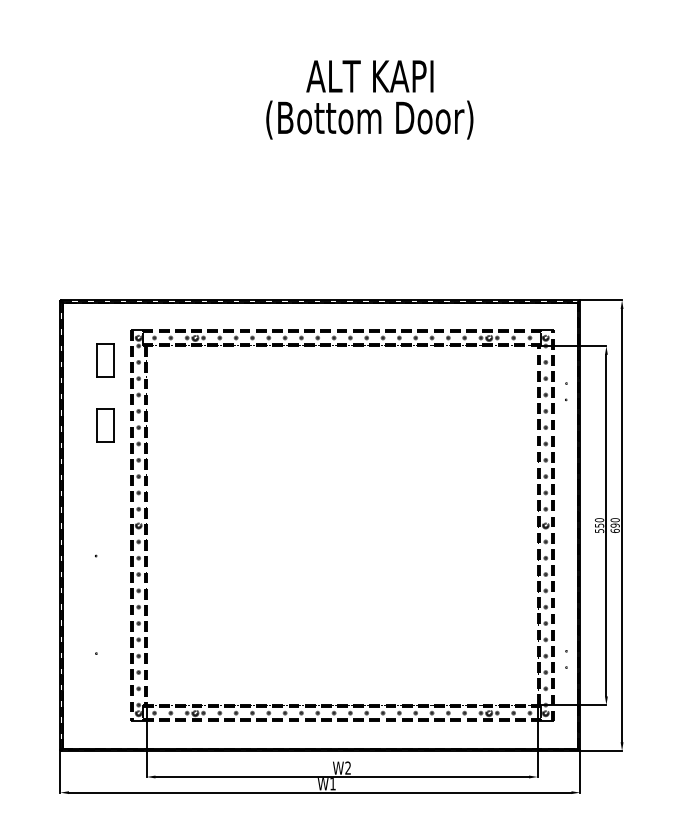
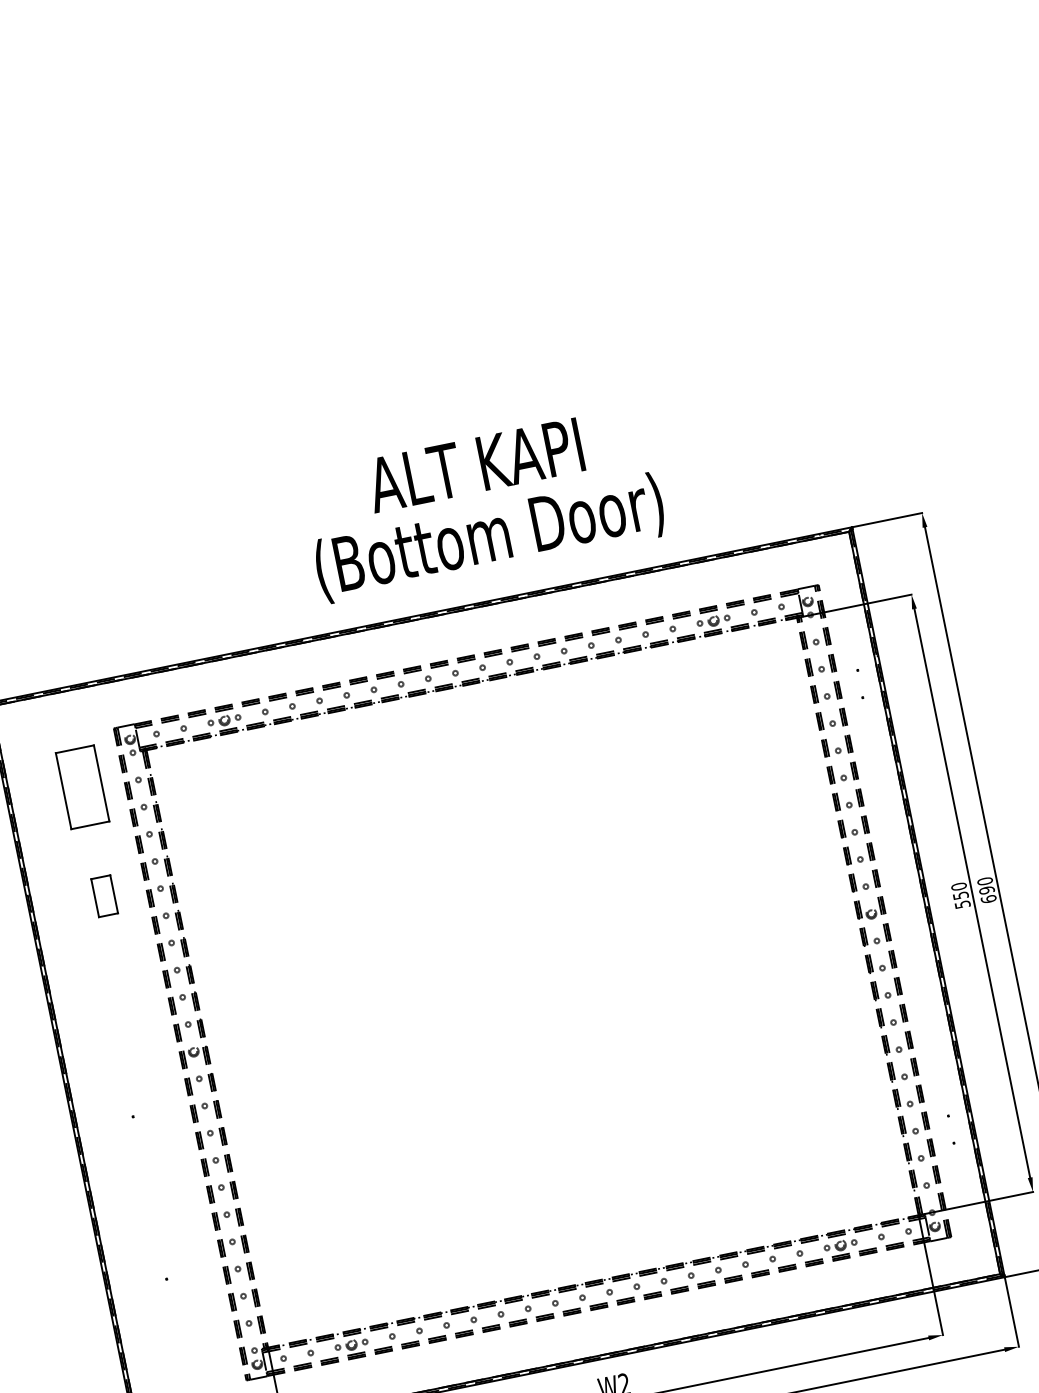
text: (369, 99) -> (482, 503), moved
part: (105, 360) -> (82, 788), size x1.4
part: (105, 425) -> (104, 896), size x0.7

